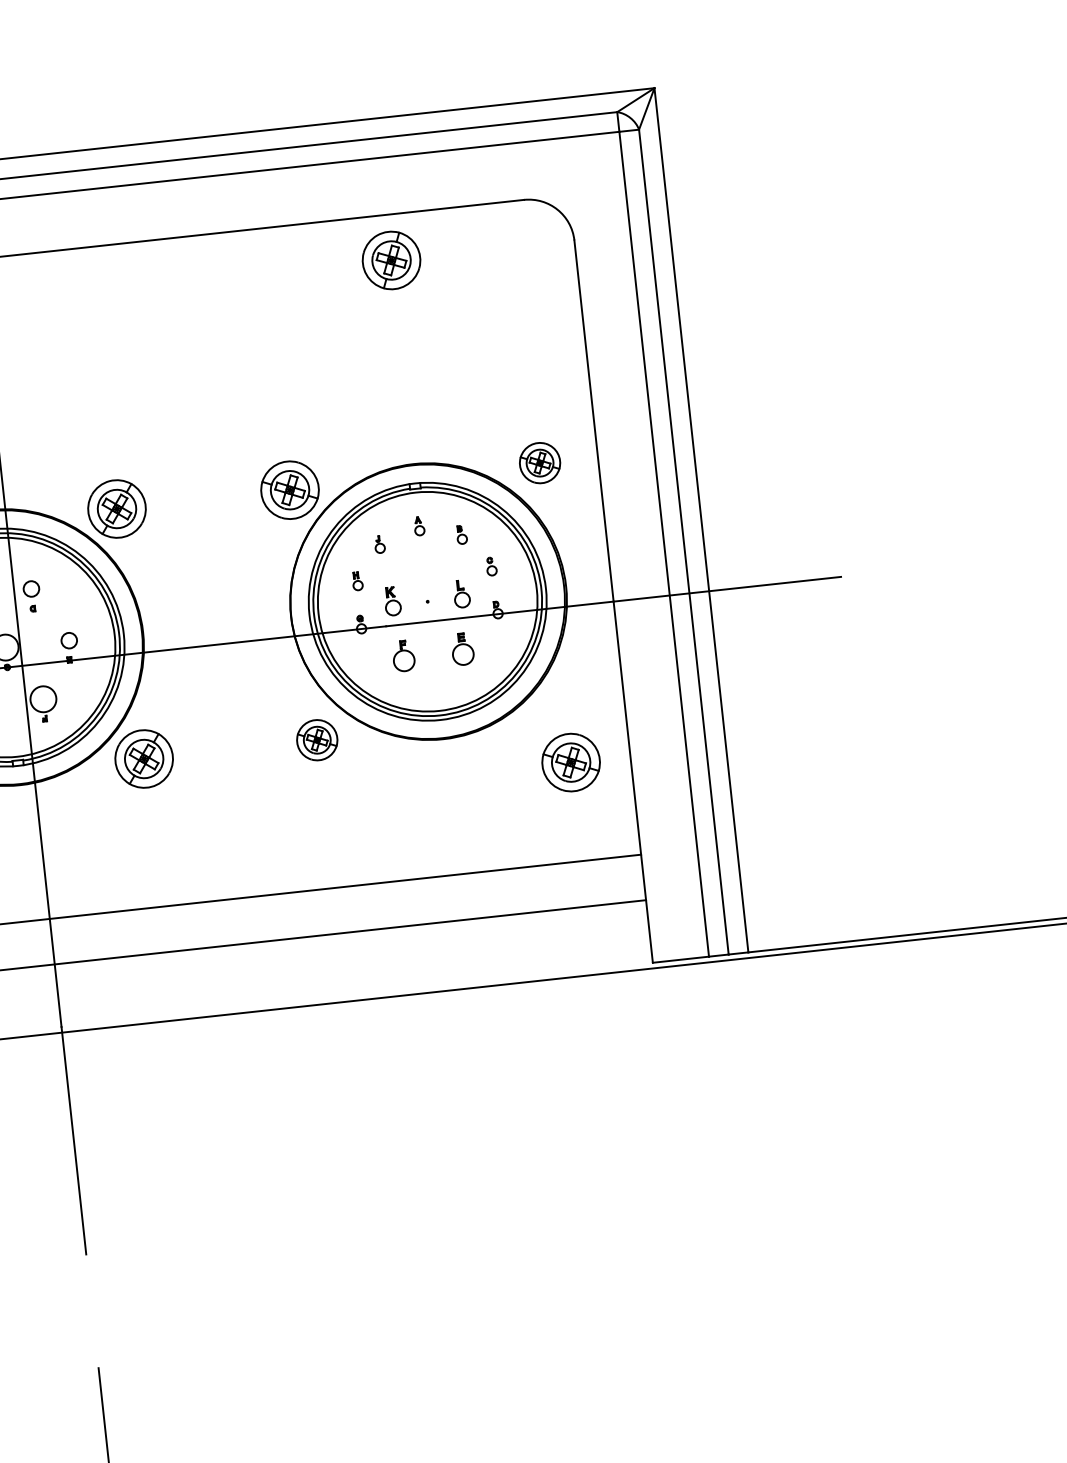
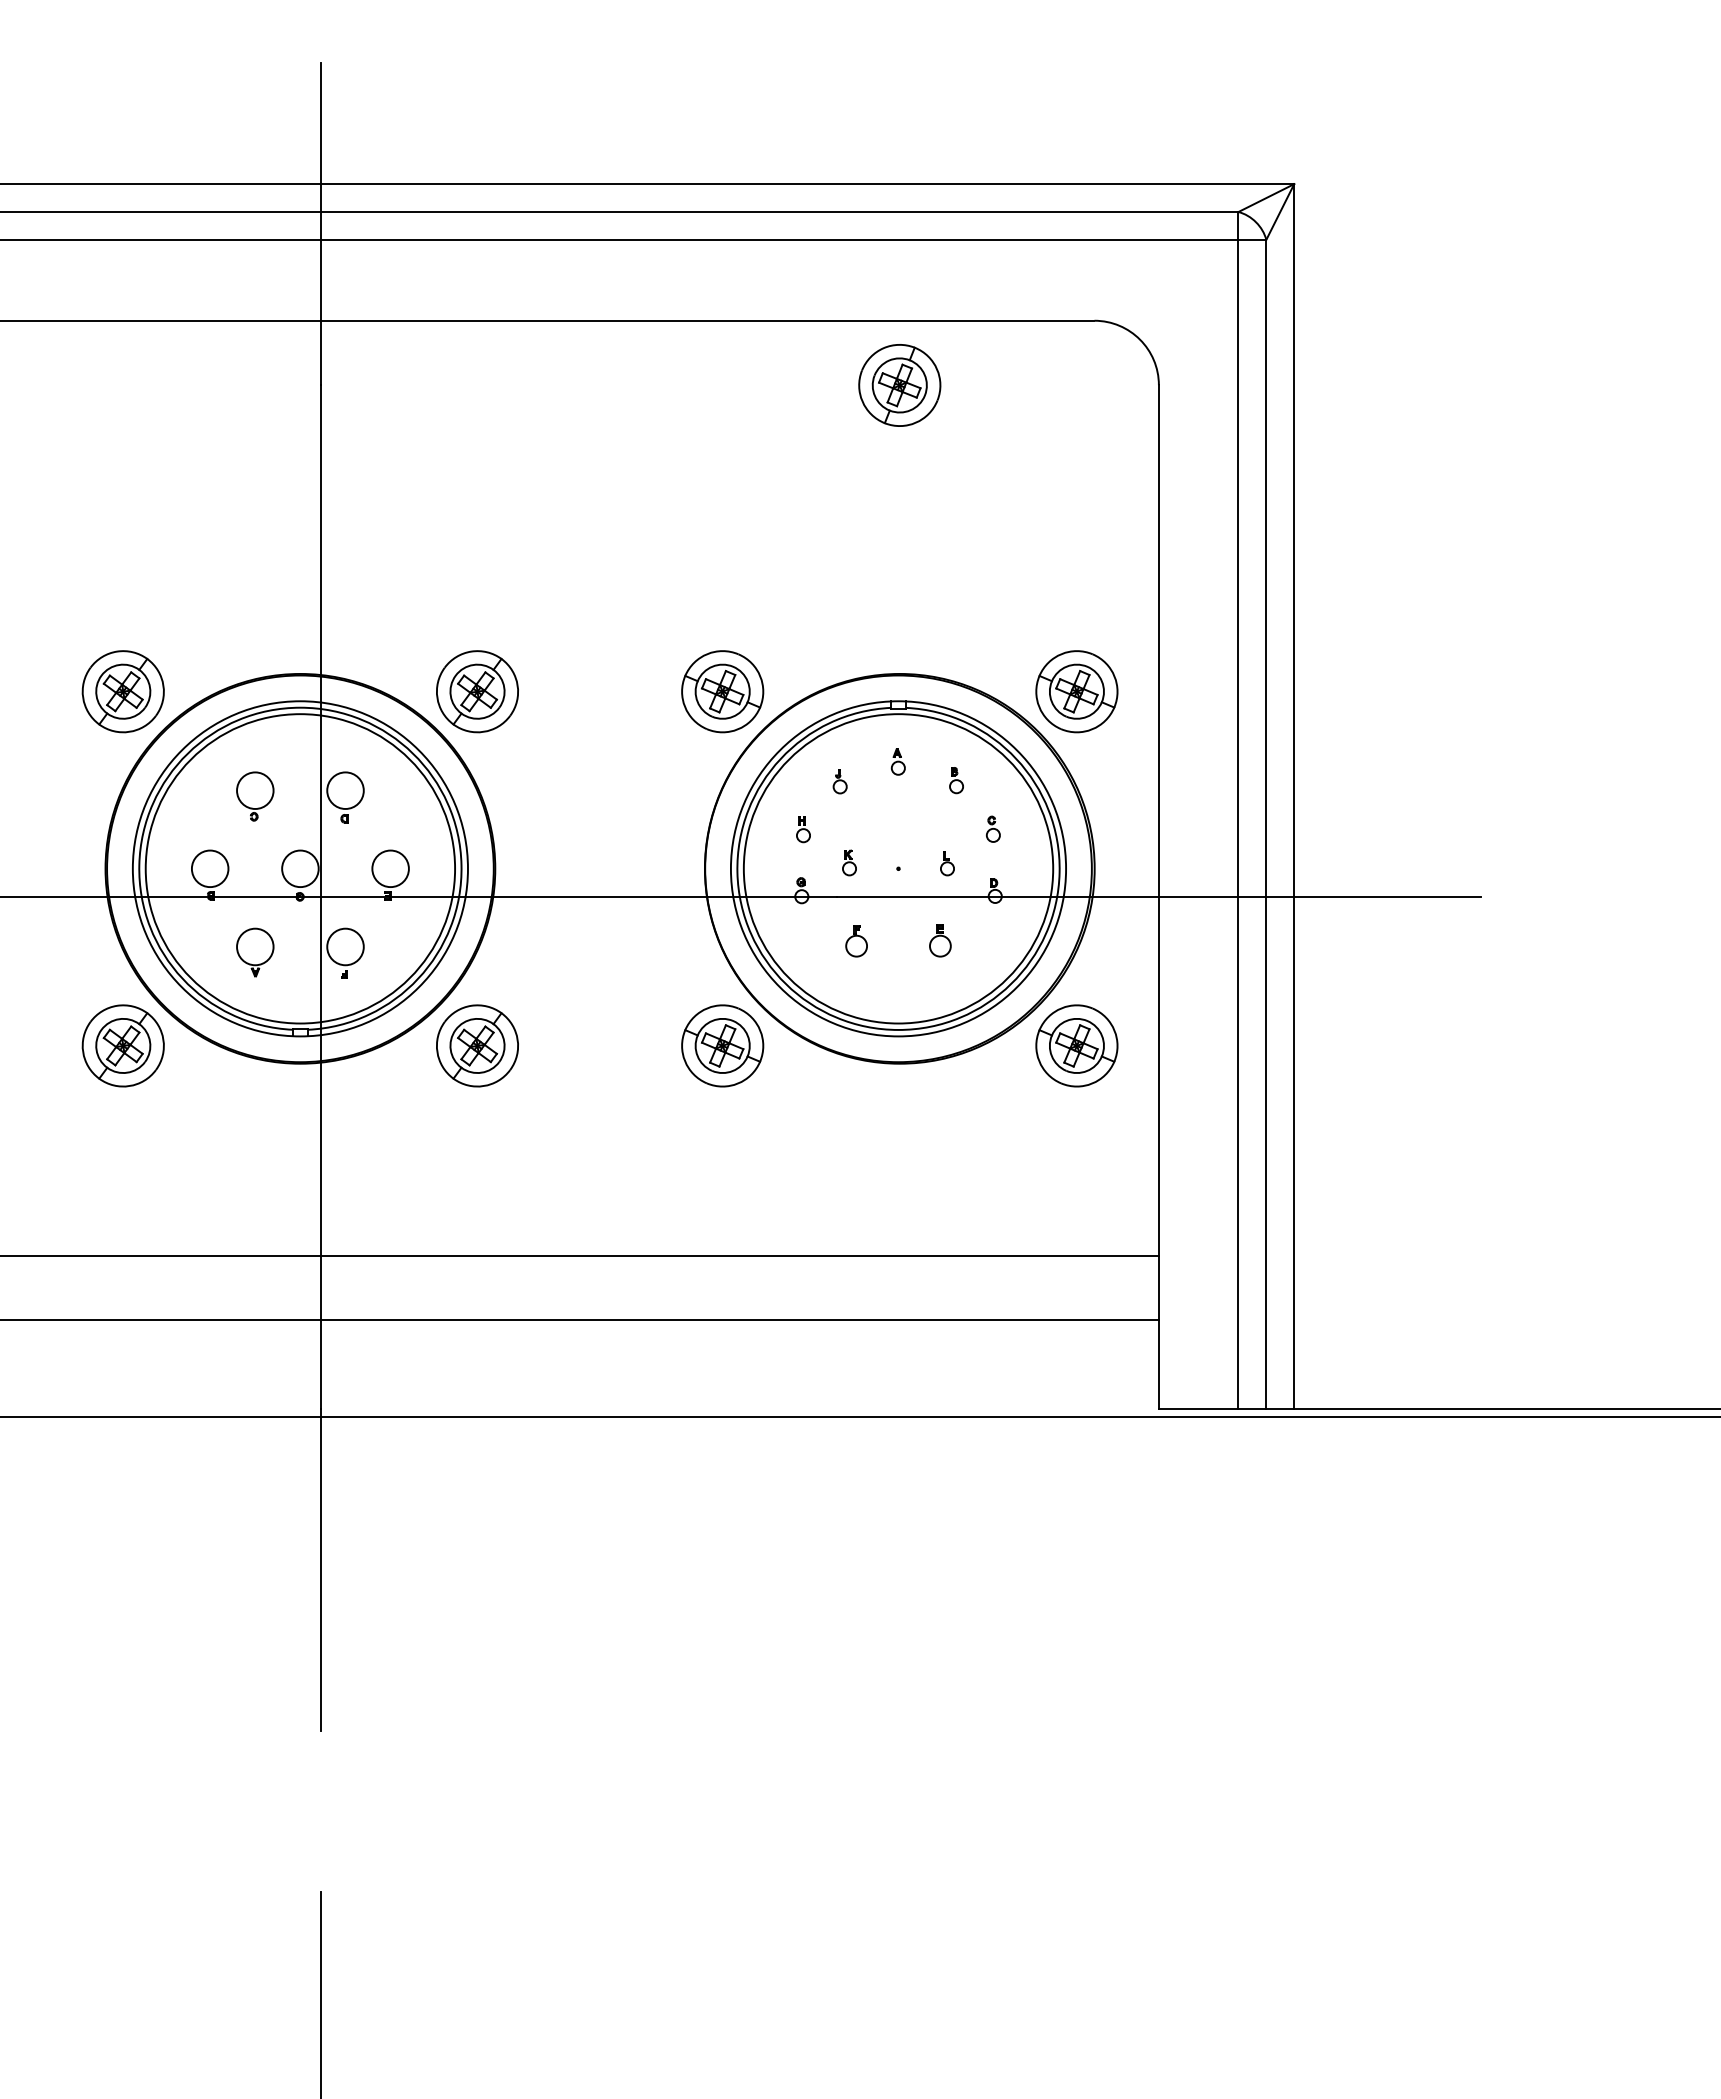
part: (539, 462) -> (1076, 691), size x1.43
circle: (31, 588) -> (345, 790), size x1.67
part: (461, 594) -> (947, 863), size x0.62
part: (392, 601) -> (849, 862), size x0.62
circle: (69, 640) -> (390, 868), size x1.67
part: (462, 649) -> (940, 940), size x0.71
part: (403, 656) -> (856, 941), size x0.71
part: (317, 739) -> (722, 1045), size x1.43
part: (570, 762) -> (1076, 1045), moved

